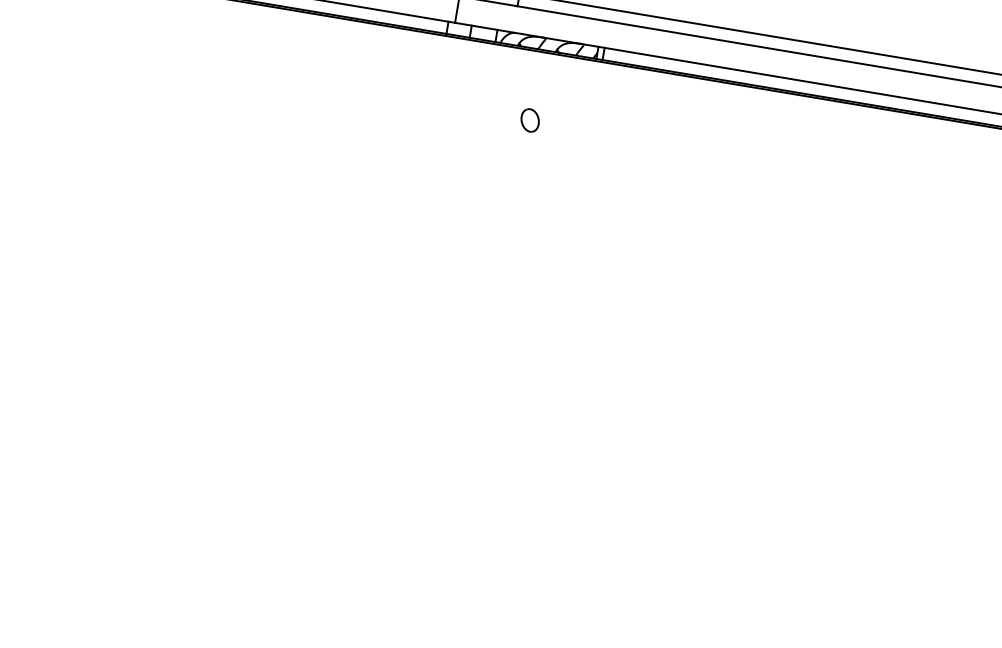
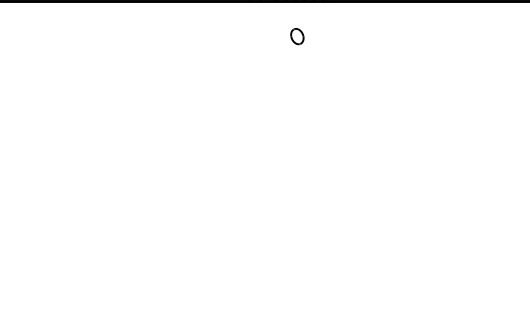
part: (528, 120) -> (296, 36), size x1.4

